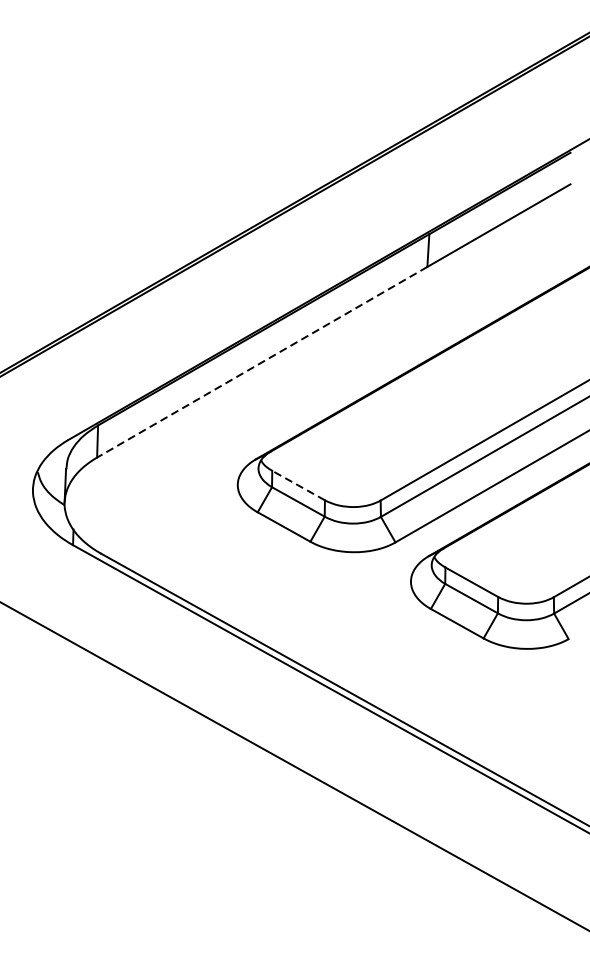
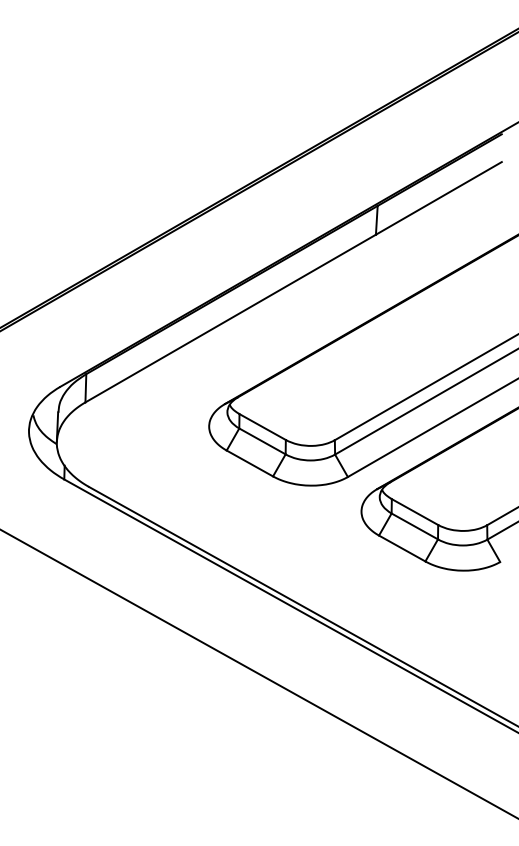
line: (262, 362) -> (230, 318), dashed -> solid
line: (298, 486) -> (262, 427), dashed -> solid

